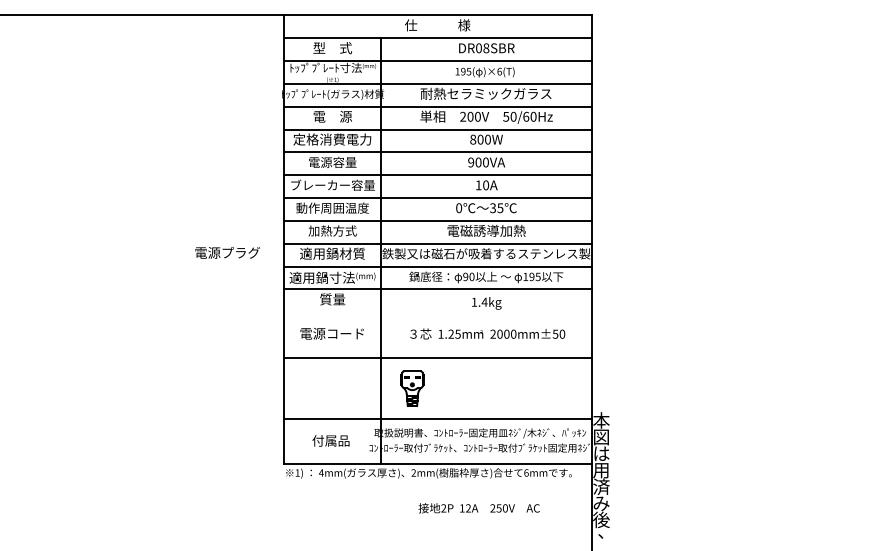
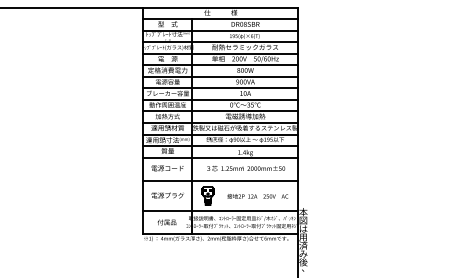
text: (226, 252) -> (167, 195), moved
line: (437, 312) -> (220, 157), added
text: (478, 508) -> (257, 196), moved

